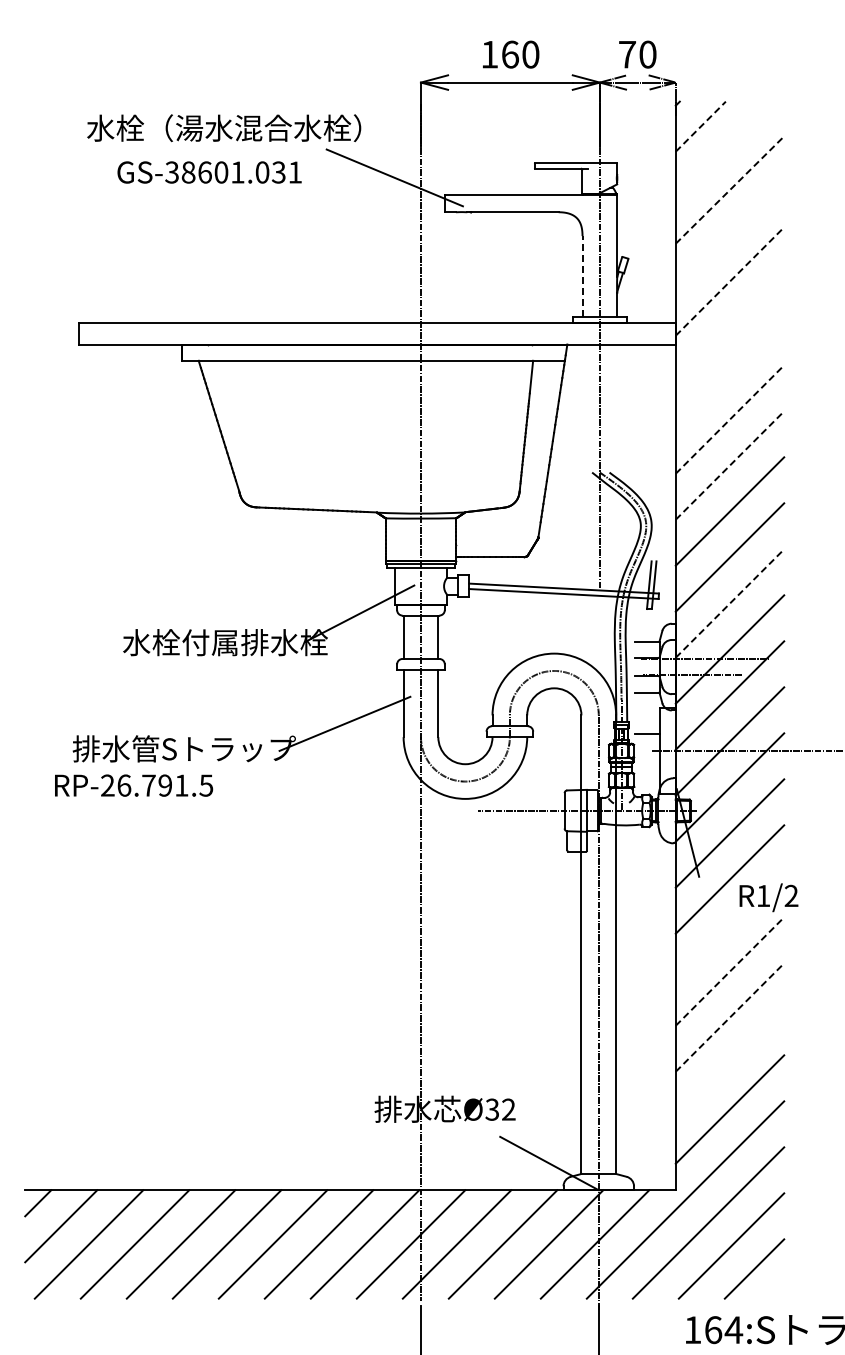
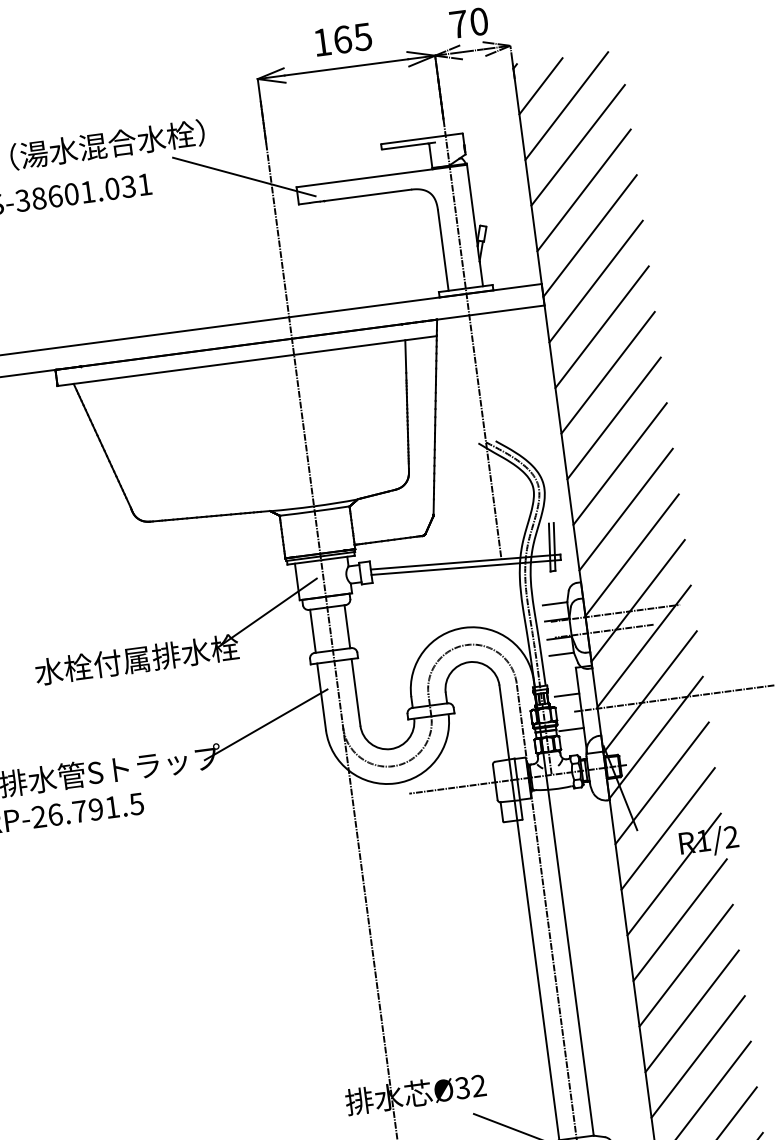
text: (530, 54) -> (362, 36), 160 -> 165
line: (701, 126) -> (541, 85), dashed -> solid
line: (723, 149) -> (566, 105), added
line: (730, 189) -> (578, 144), dashed -> solid
line: (729, 235) -> (583, 190), added
line: (582, 276) -> (443, 250), dashed -> solid
line: (729, 281) -> (589, 236), dashed -> solid
line: (729, 327) -> (595, 281), added
line: (729, 373) -> (601, 327), added
line: (729, 419) -> (607, 372), dashed -> solid
line: (729, 465) -> (613, 418), dashed -> solid
line: (729, 603) -> (631, 555), dashed -> solid
line: (646, 768) -> (570, 729), added
line: (729, 925) -> (673, 874), added
line: (729, 971) -> (679, 920), dashed -> solid
line: (729, 1017) -> (685, 965), dashed -> solid
line: (729, 1063) -> (691, 1011), added

